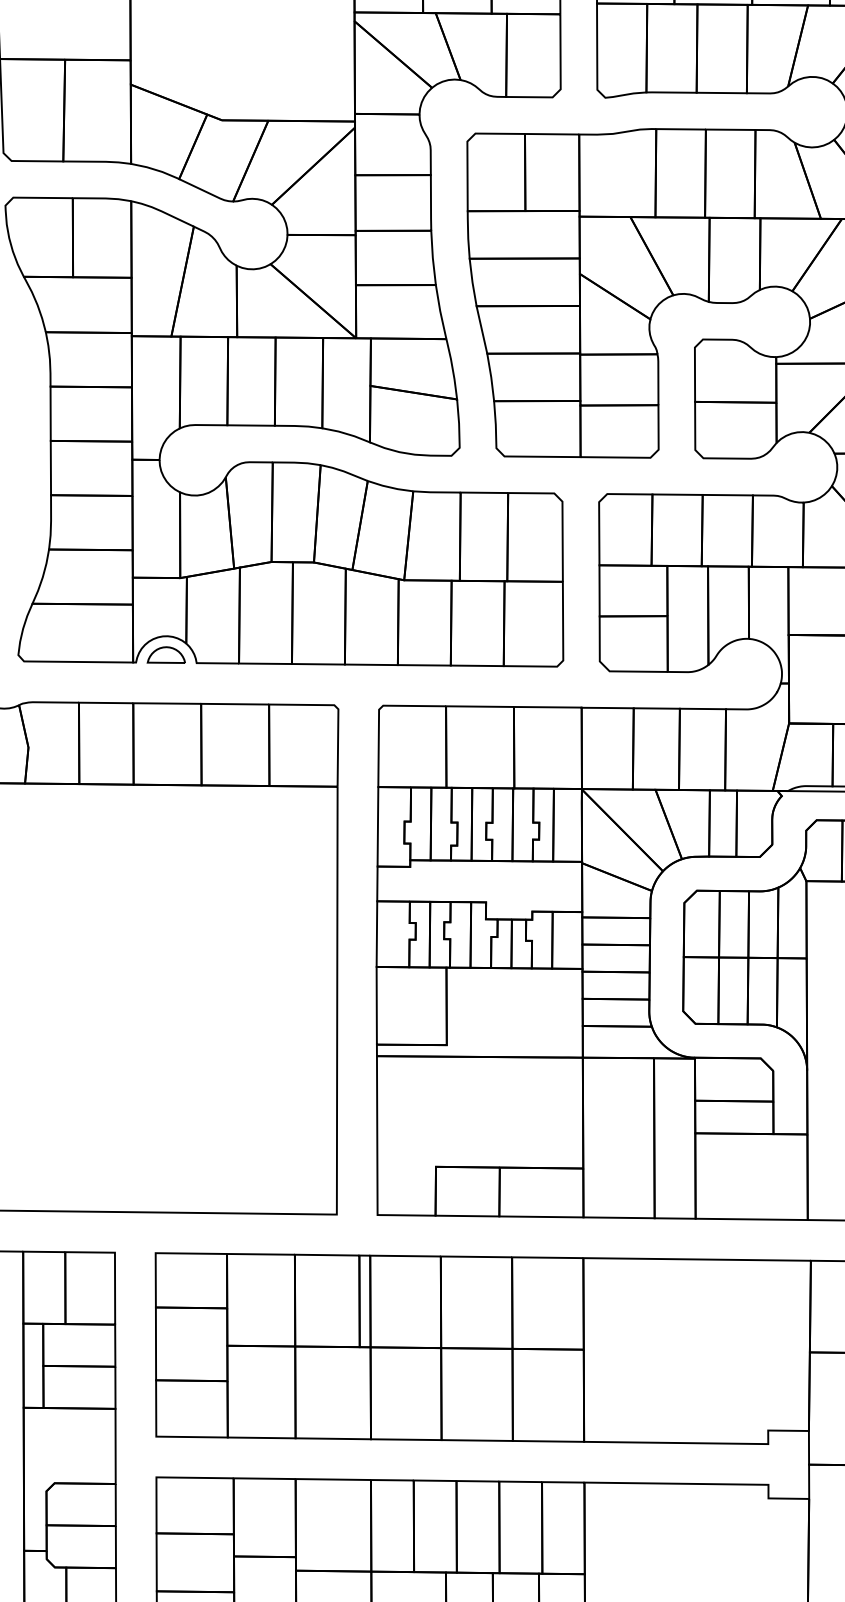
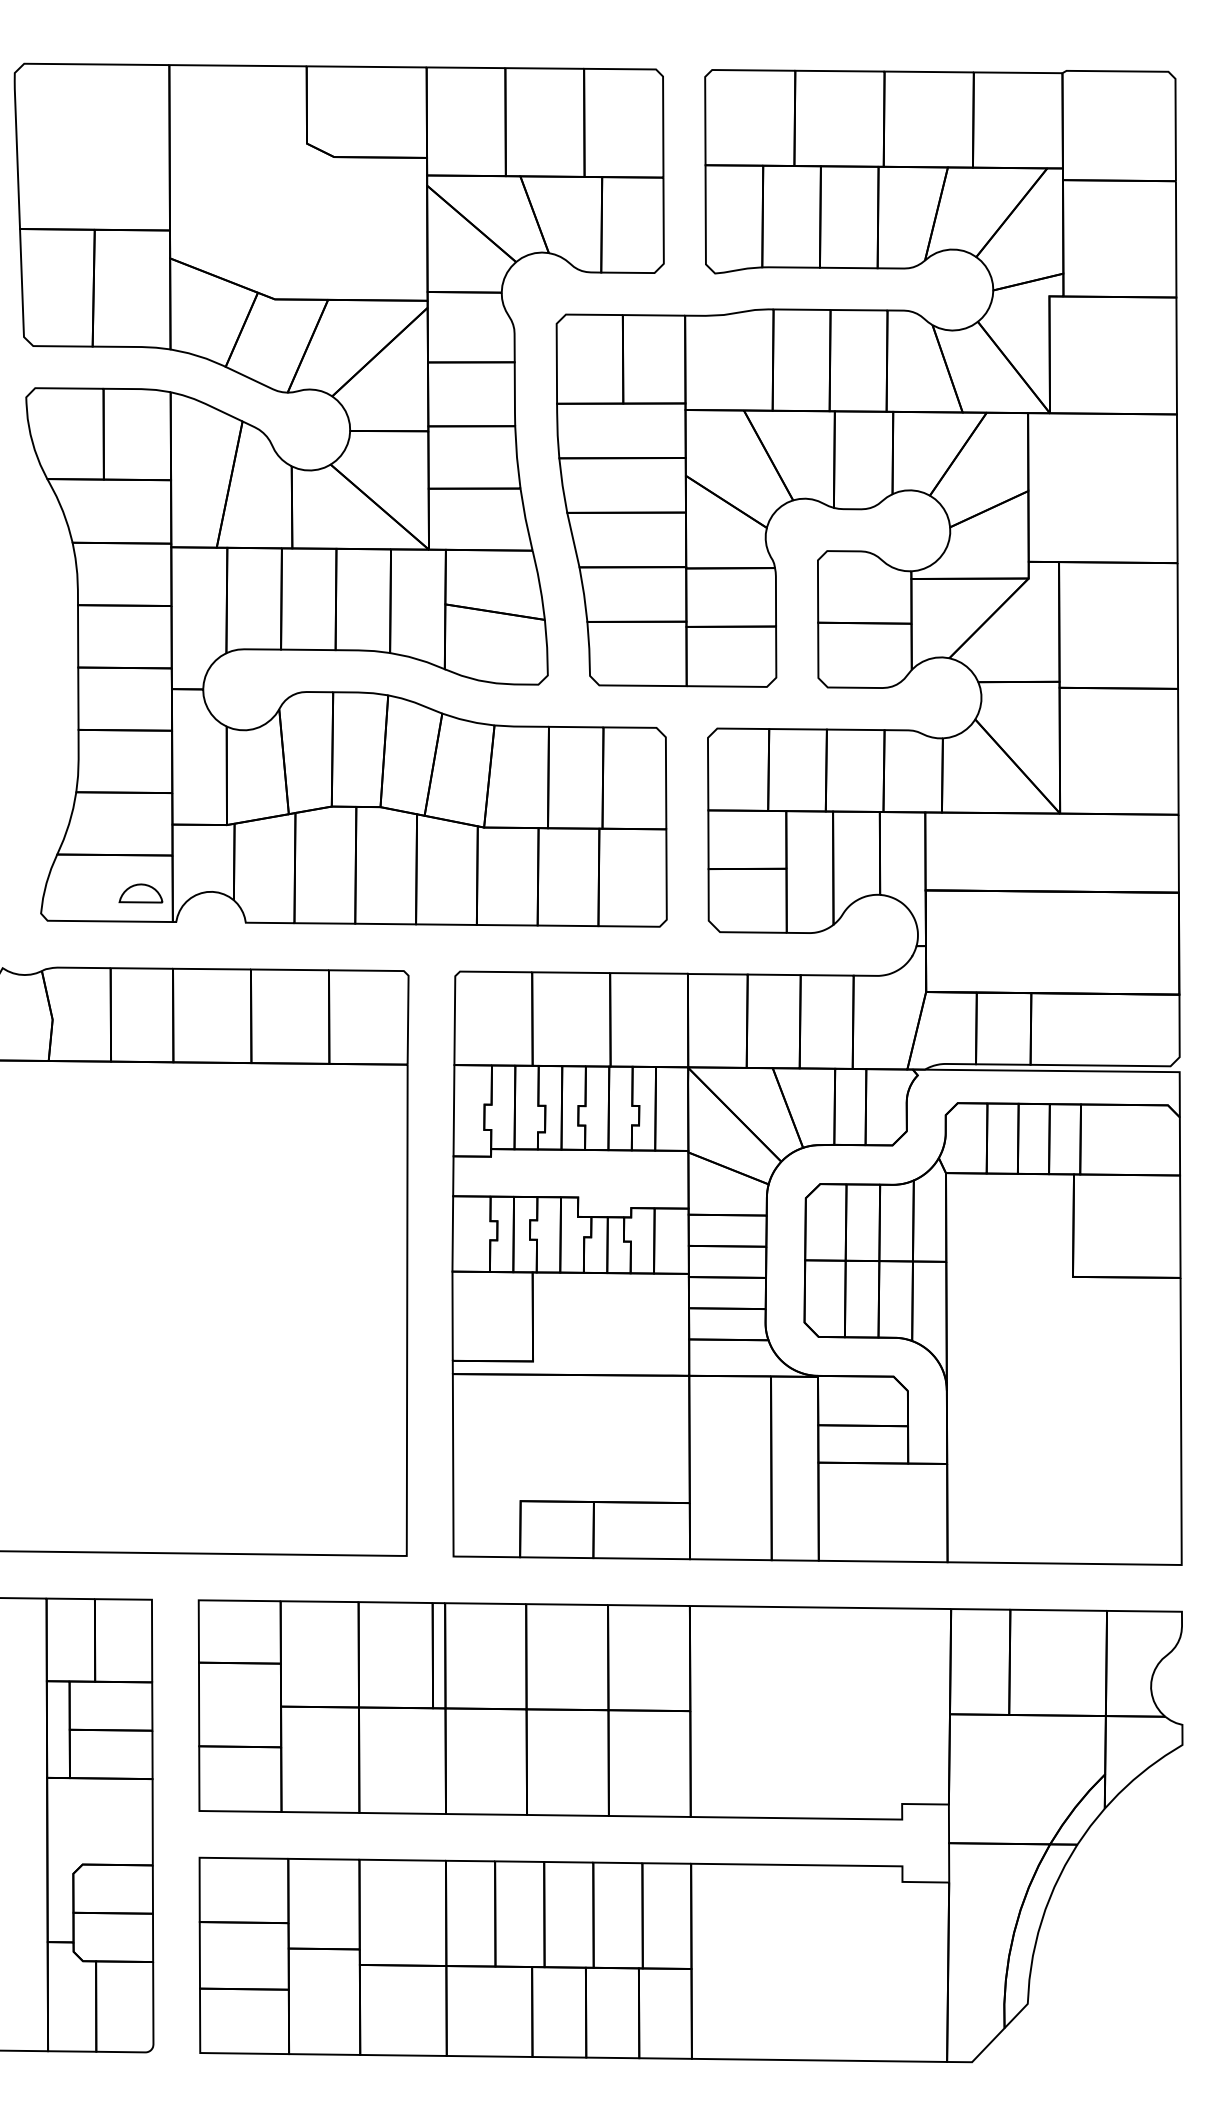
part: (165, 655) -> (140, 893), moved

